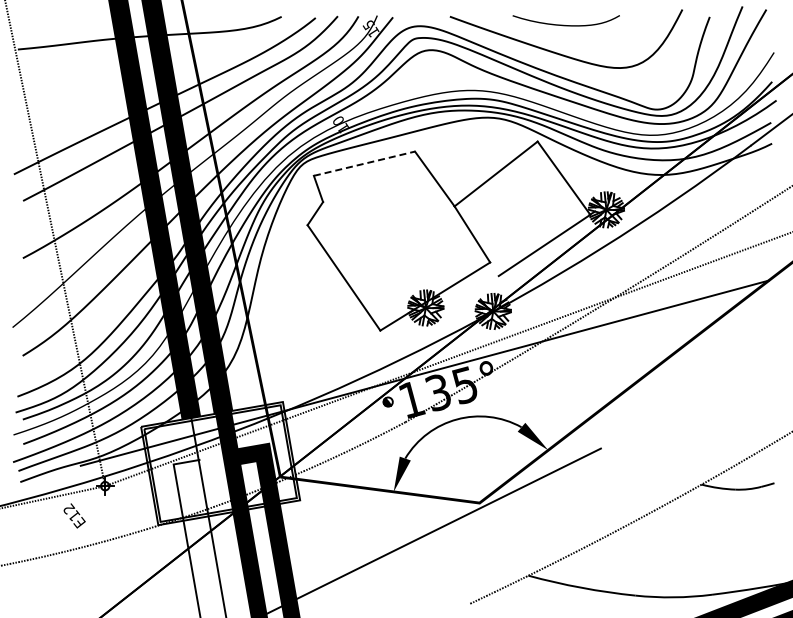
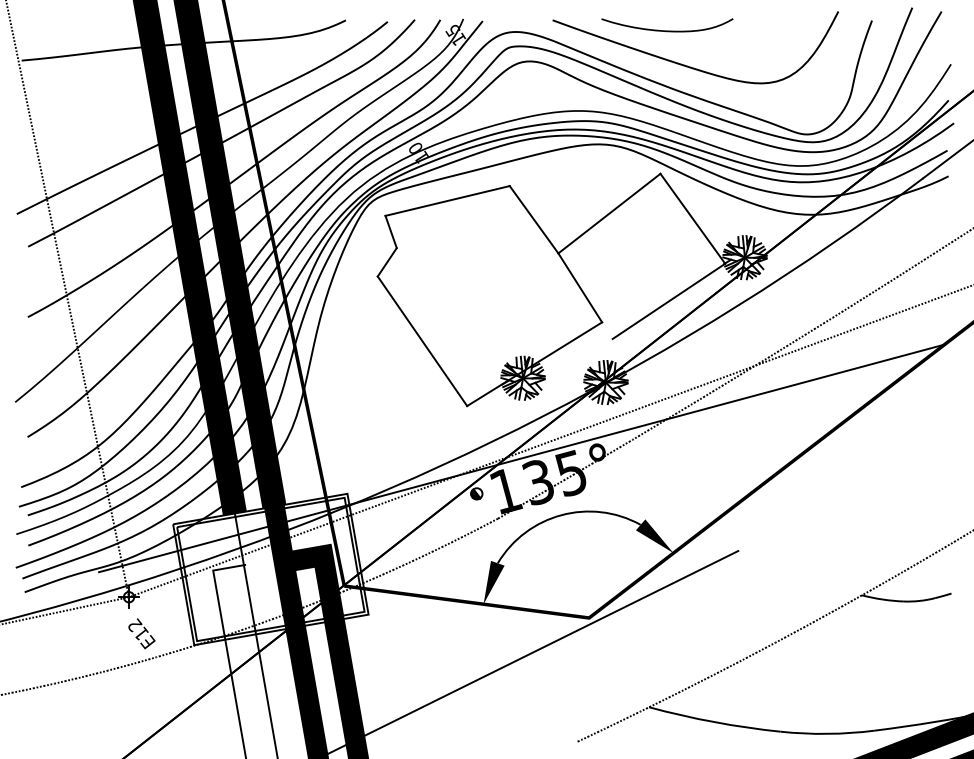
curve: (563, 24) -> (663, 29), moved
line: (364, 163) -> (447, 200), dashed -> solid
text: (74, 515) -> (141, 633), moved

